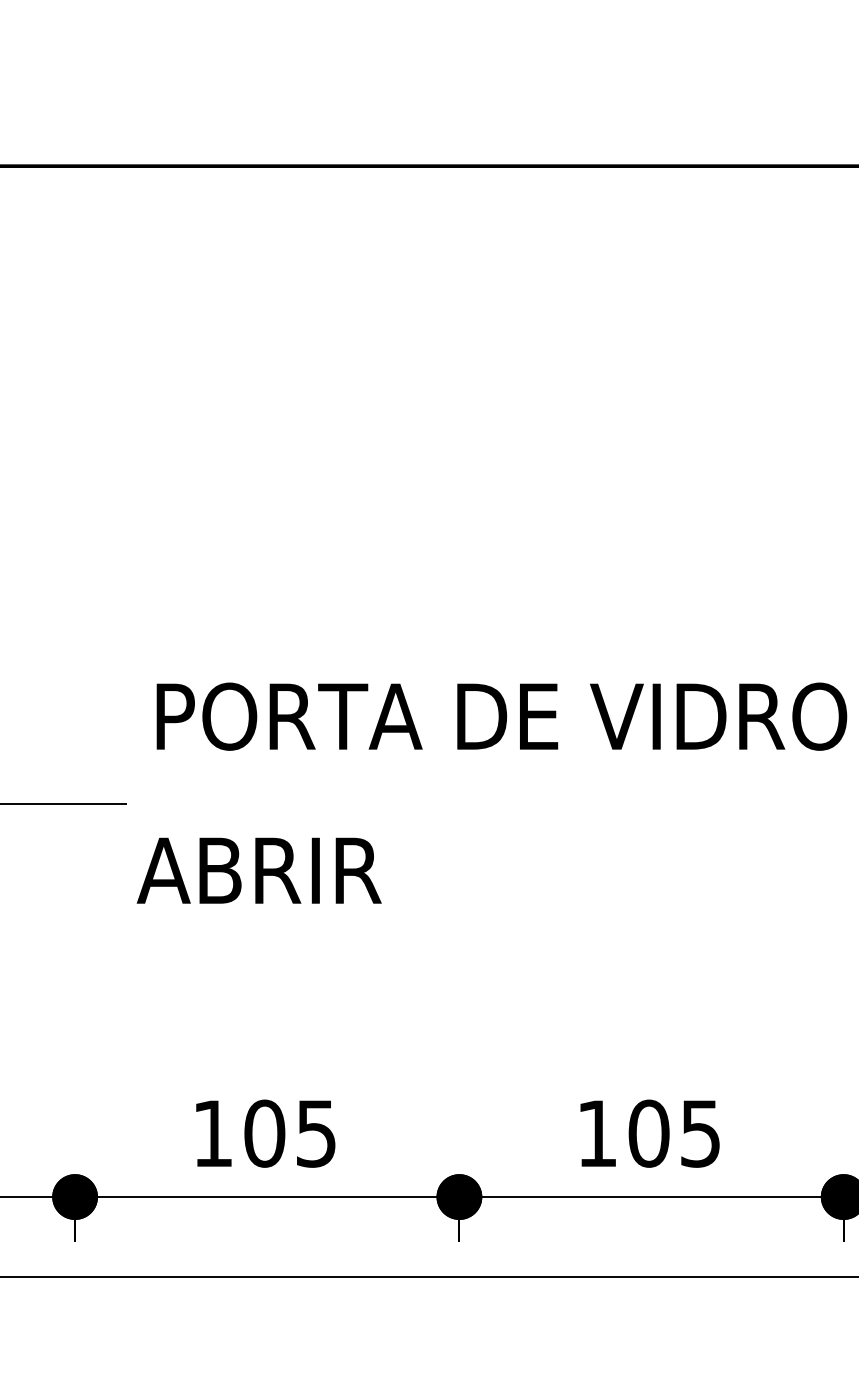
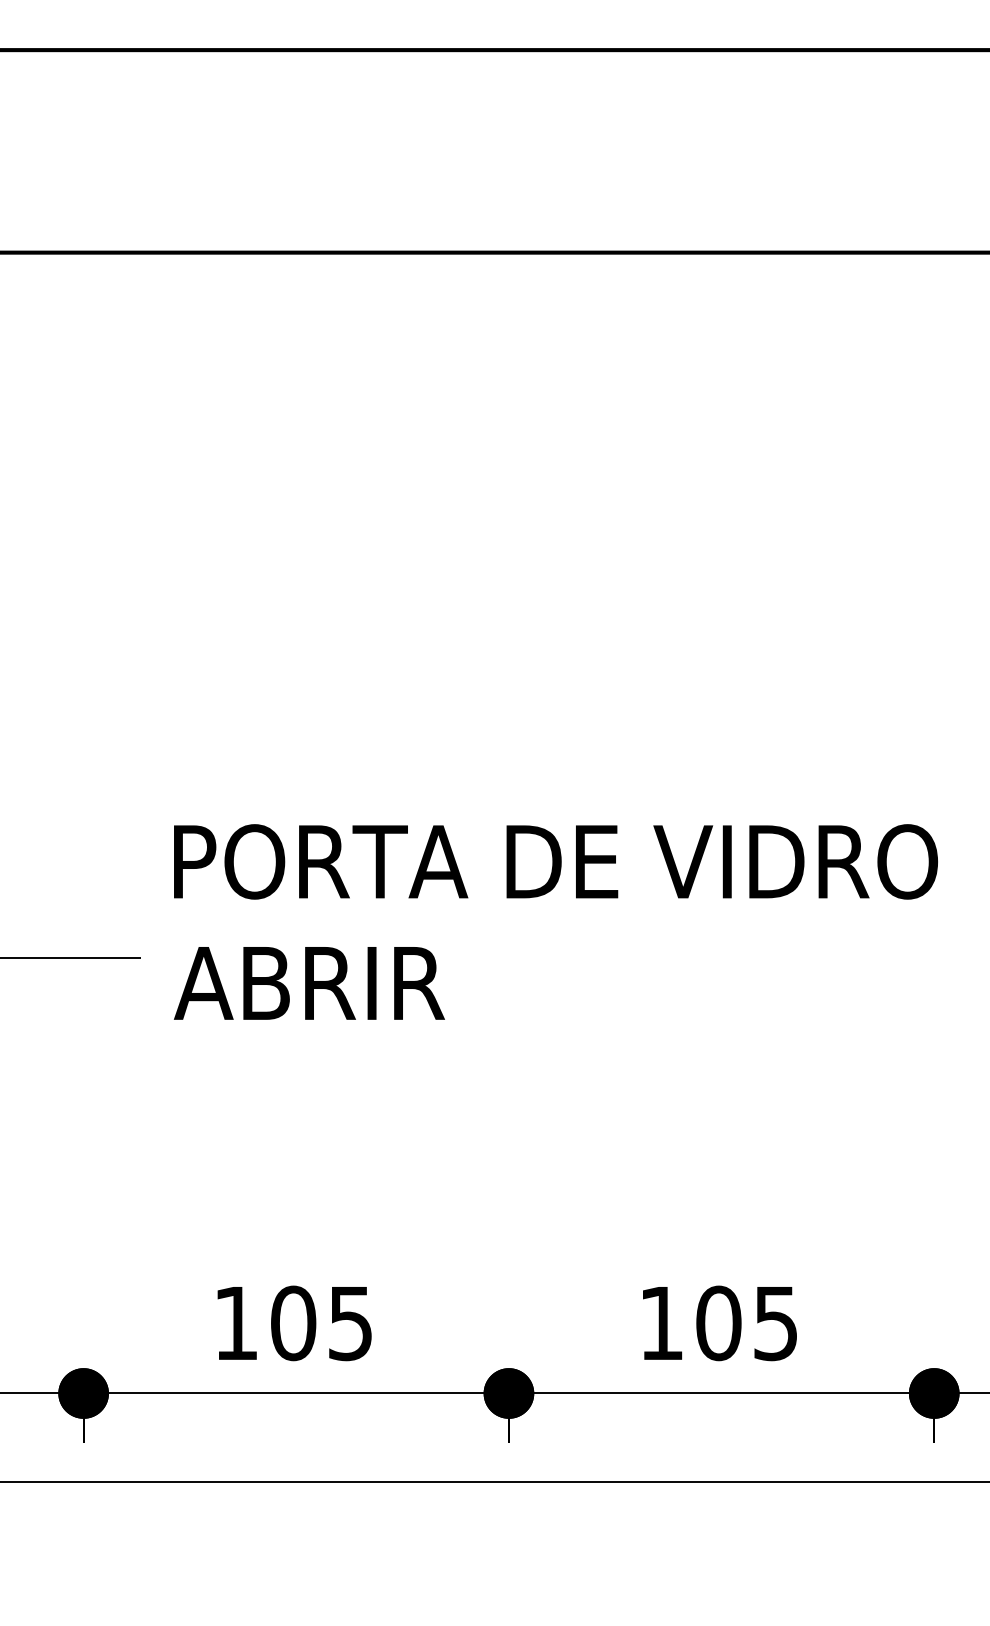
text: (259, 870) -> (309, 983), moved

